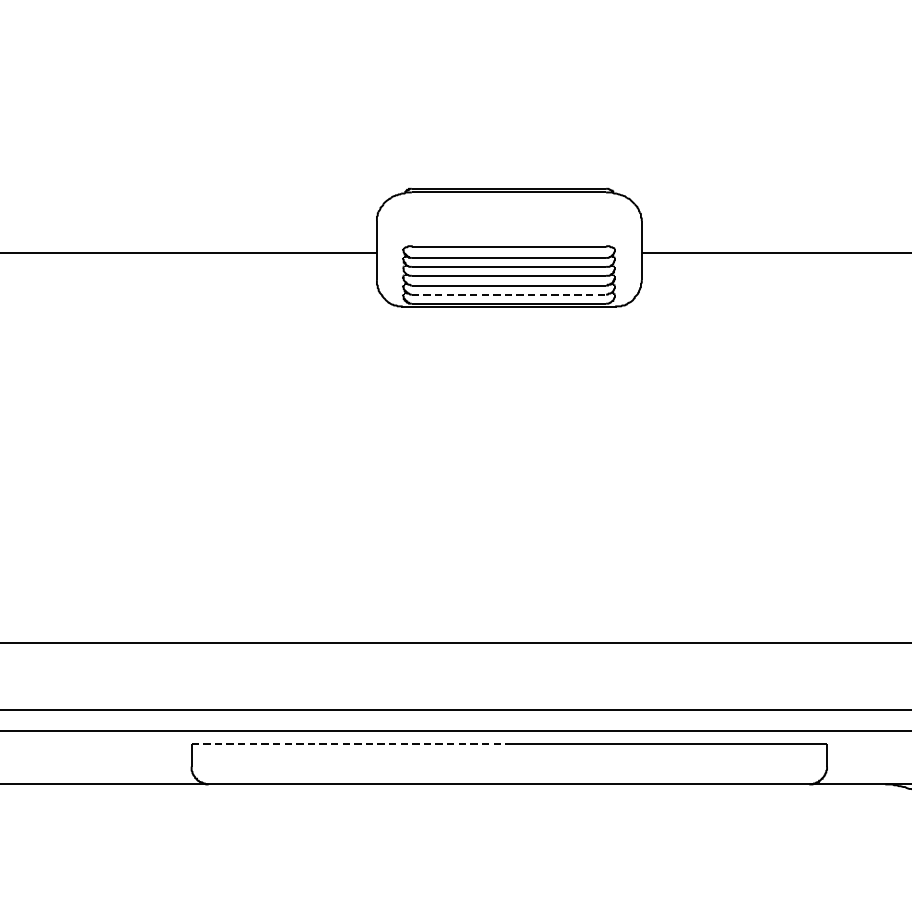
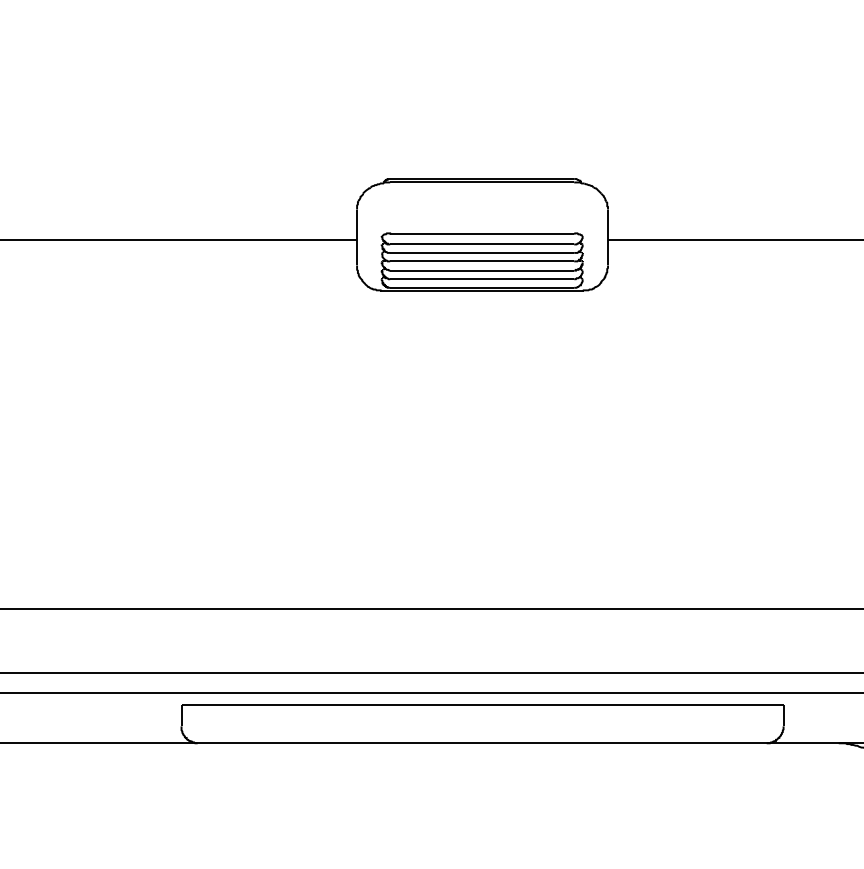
line: (509, 294) -> (482, 279), dashed -> solid
line: (350, 744) -> (332, 705), dashed -> solid

